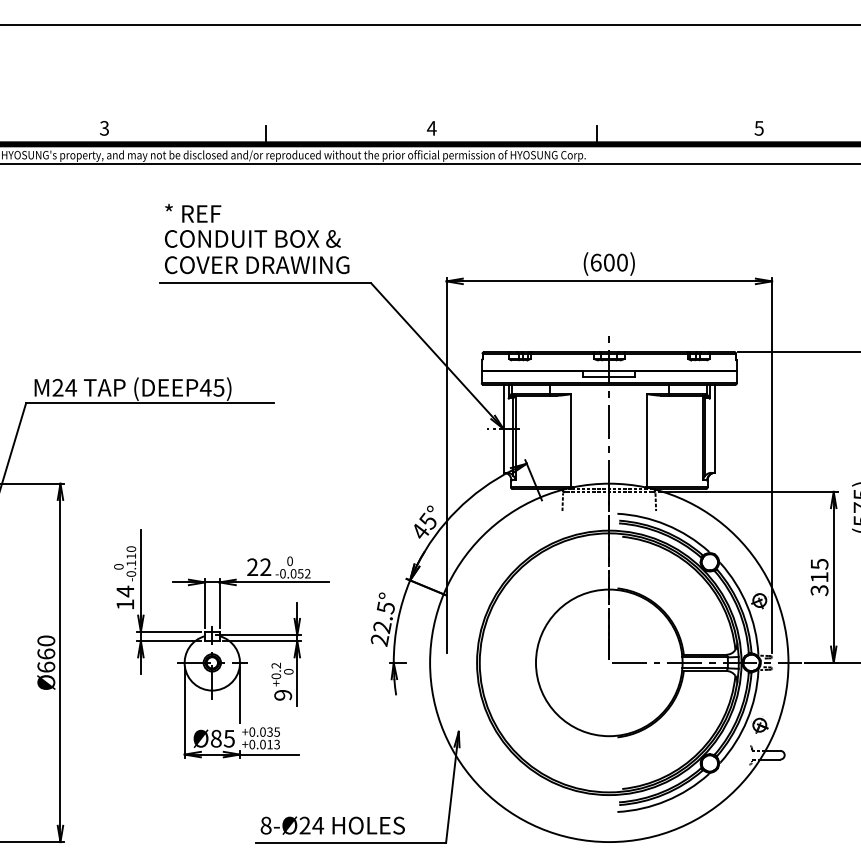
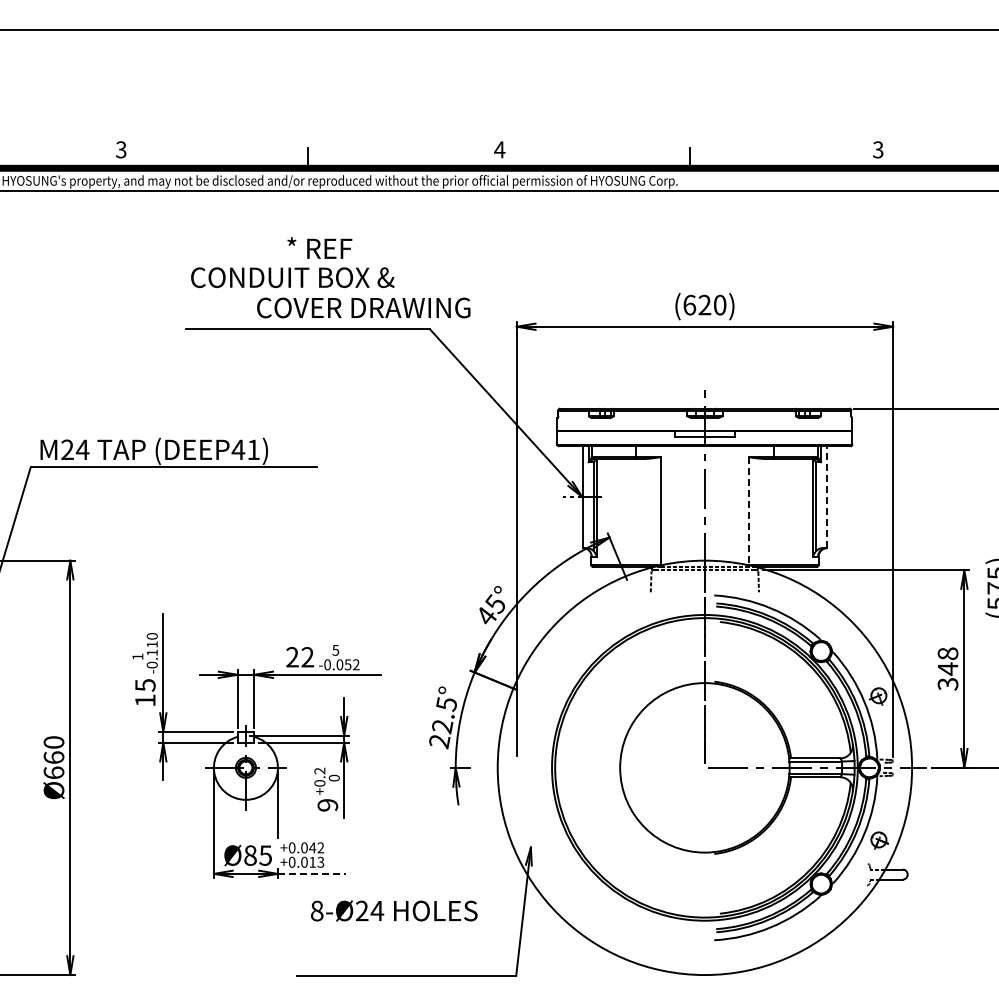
text: (759, 128) -> (878, 149), 5 -> 3
text: (192, 212) -> (319, 247), moved
text: (608, 262) -> (704, 304), (600) -> (620)
text: (256, 264) -> (363, 307), moved
text: (218, 387) -> (253, 449), (DEEP45) -> (DEEP41)
line: (714, 429) -> (826, 497), solid -> dashed
line: (646, 441) -> (748, 511), solid -> dashed
text: (289, 560) -> (335, 649), 0 -> 5
text: (118, 566) -> (137, 656), 0 -> 1
text: (819, 570) -> (947, 661), 315 -> 348
text: (125, 591) -> (145, 685), 14 -> 15
text: (273, 731) -> (316, 847), +0.035 -> +0.042
line: (269, 754) -> (312, 873), solid -> dashed
text: (333, 825) -> (394, 910), moved

